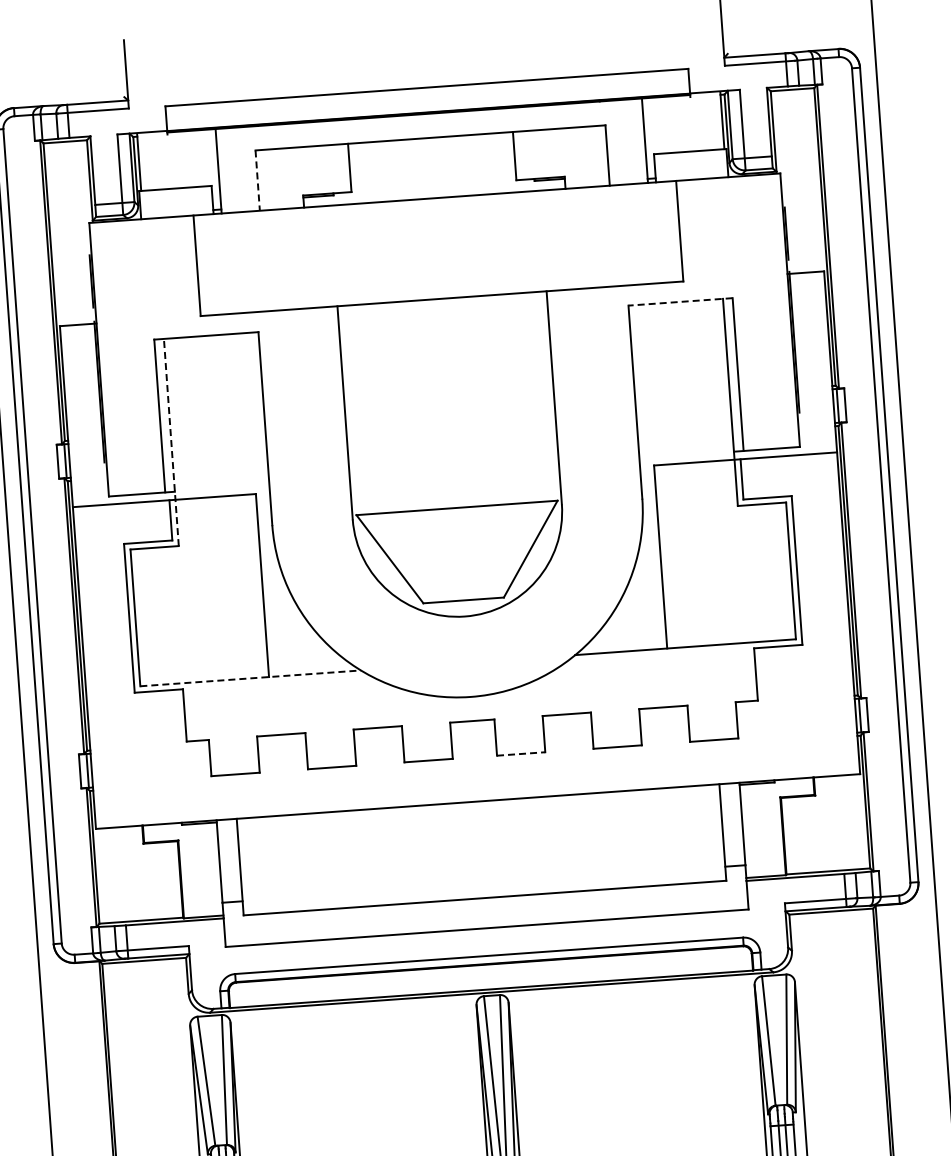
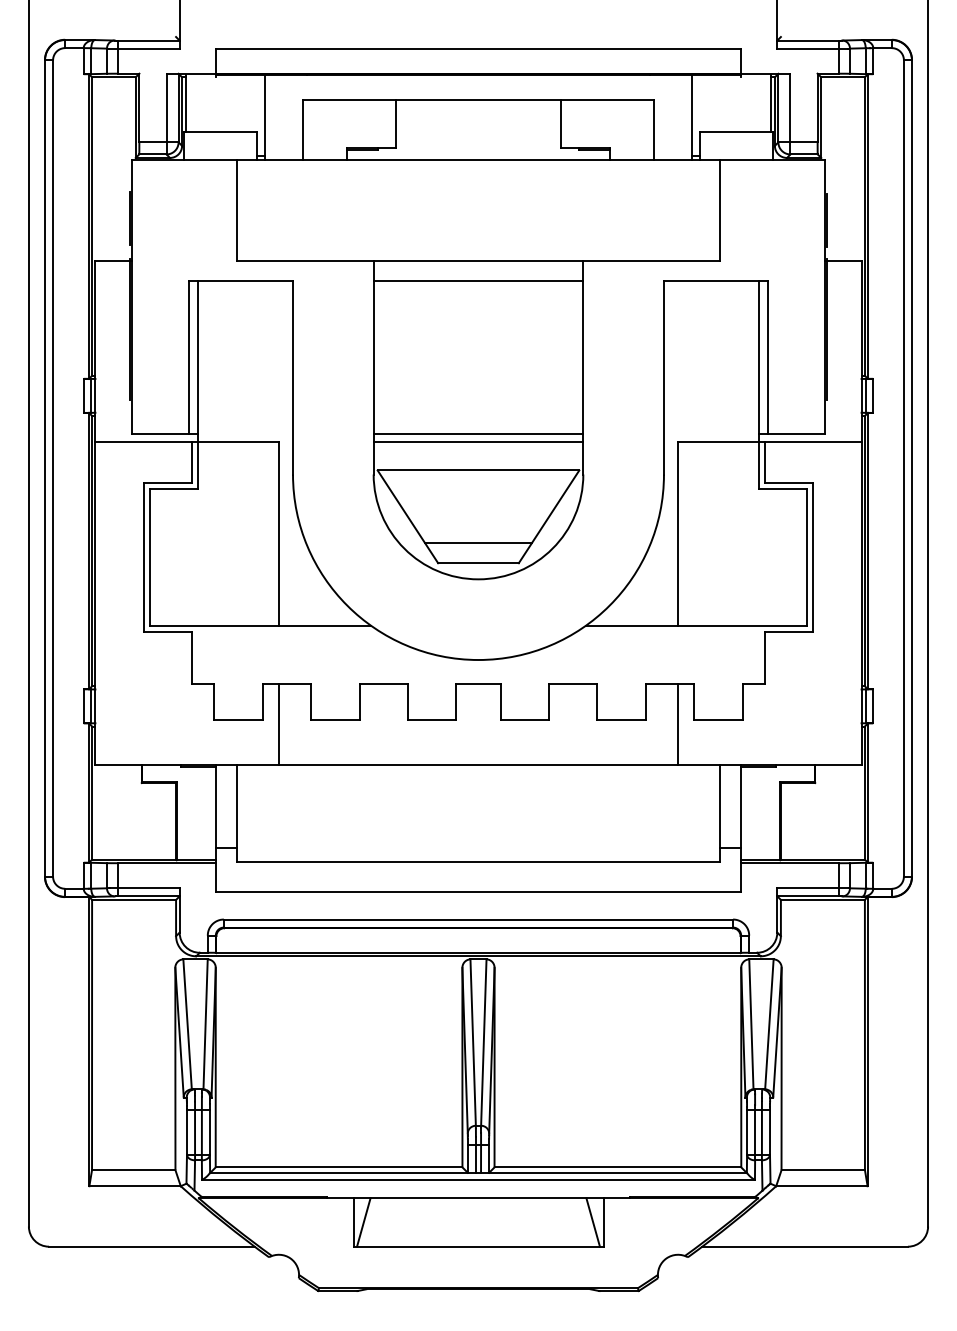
line: (258, 181) -> (303, 130), dashed -> solid
line: (679, 301) -> (715, 280), dashed -> solid
line: (443, 318) -> (478, 280), added
line: (171, 442) -> (198, 384), dashed -> solid
line: (454, 472) -> (478, 434), added
line: (455, 480) -> (478, 442), added
line: (462, 580) -> (478, 543), added
line: (250, 678) -> (260, 625), dashed -> solid
line: (674, 747) -> (678, 724), added
line: (521, 753) -> (525, 720), dashed -> solid
line: (275, 775) -> (278, 724), added

